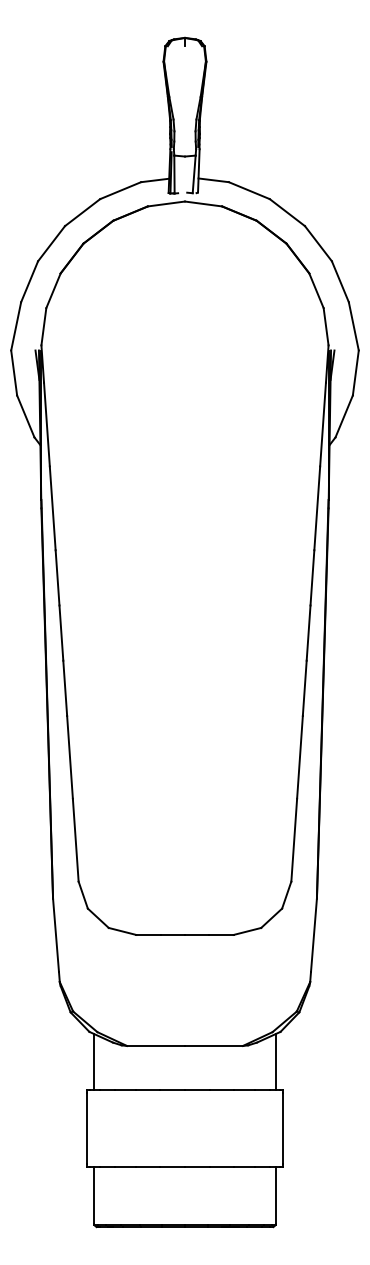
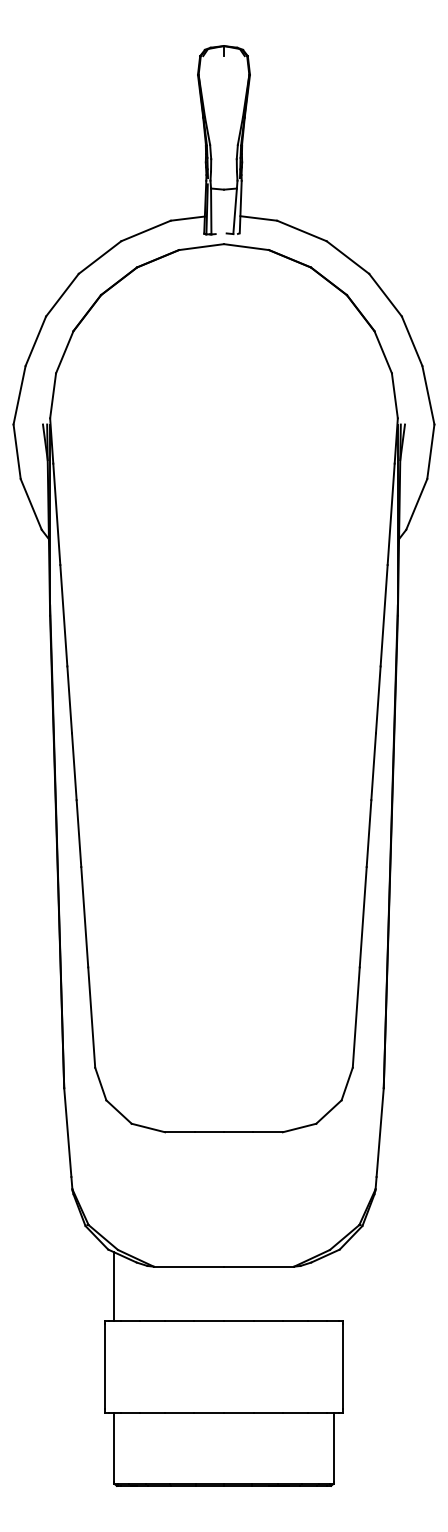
line: (275, 1062) -> (333, 1286), removed

